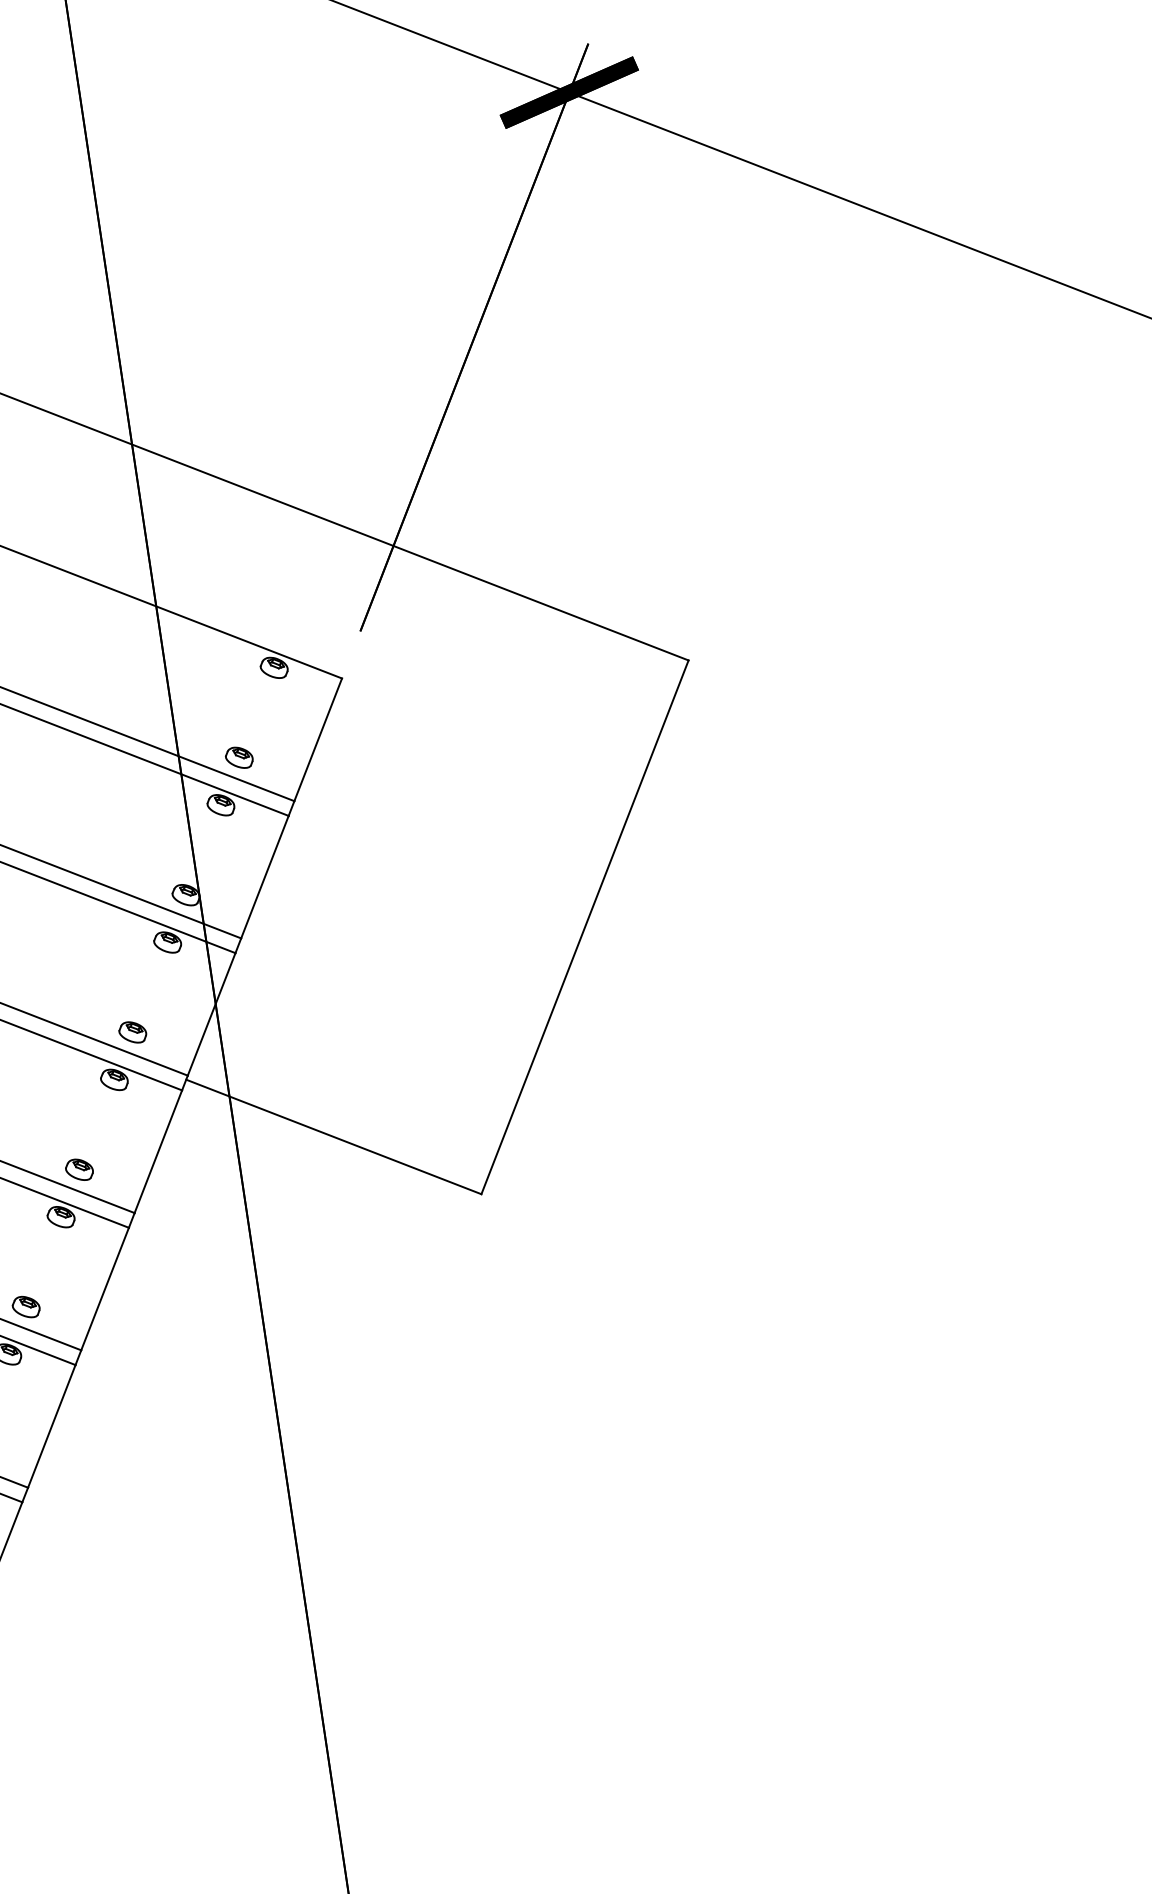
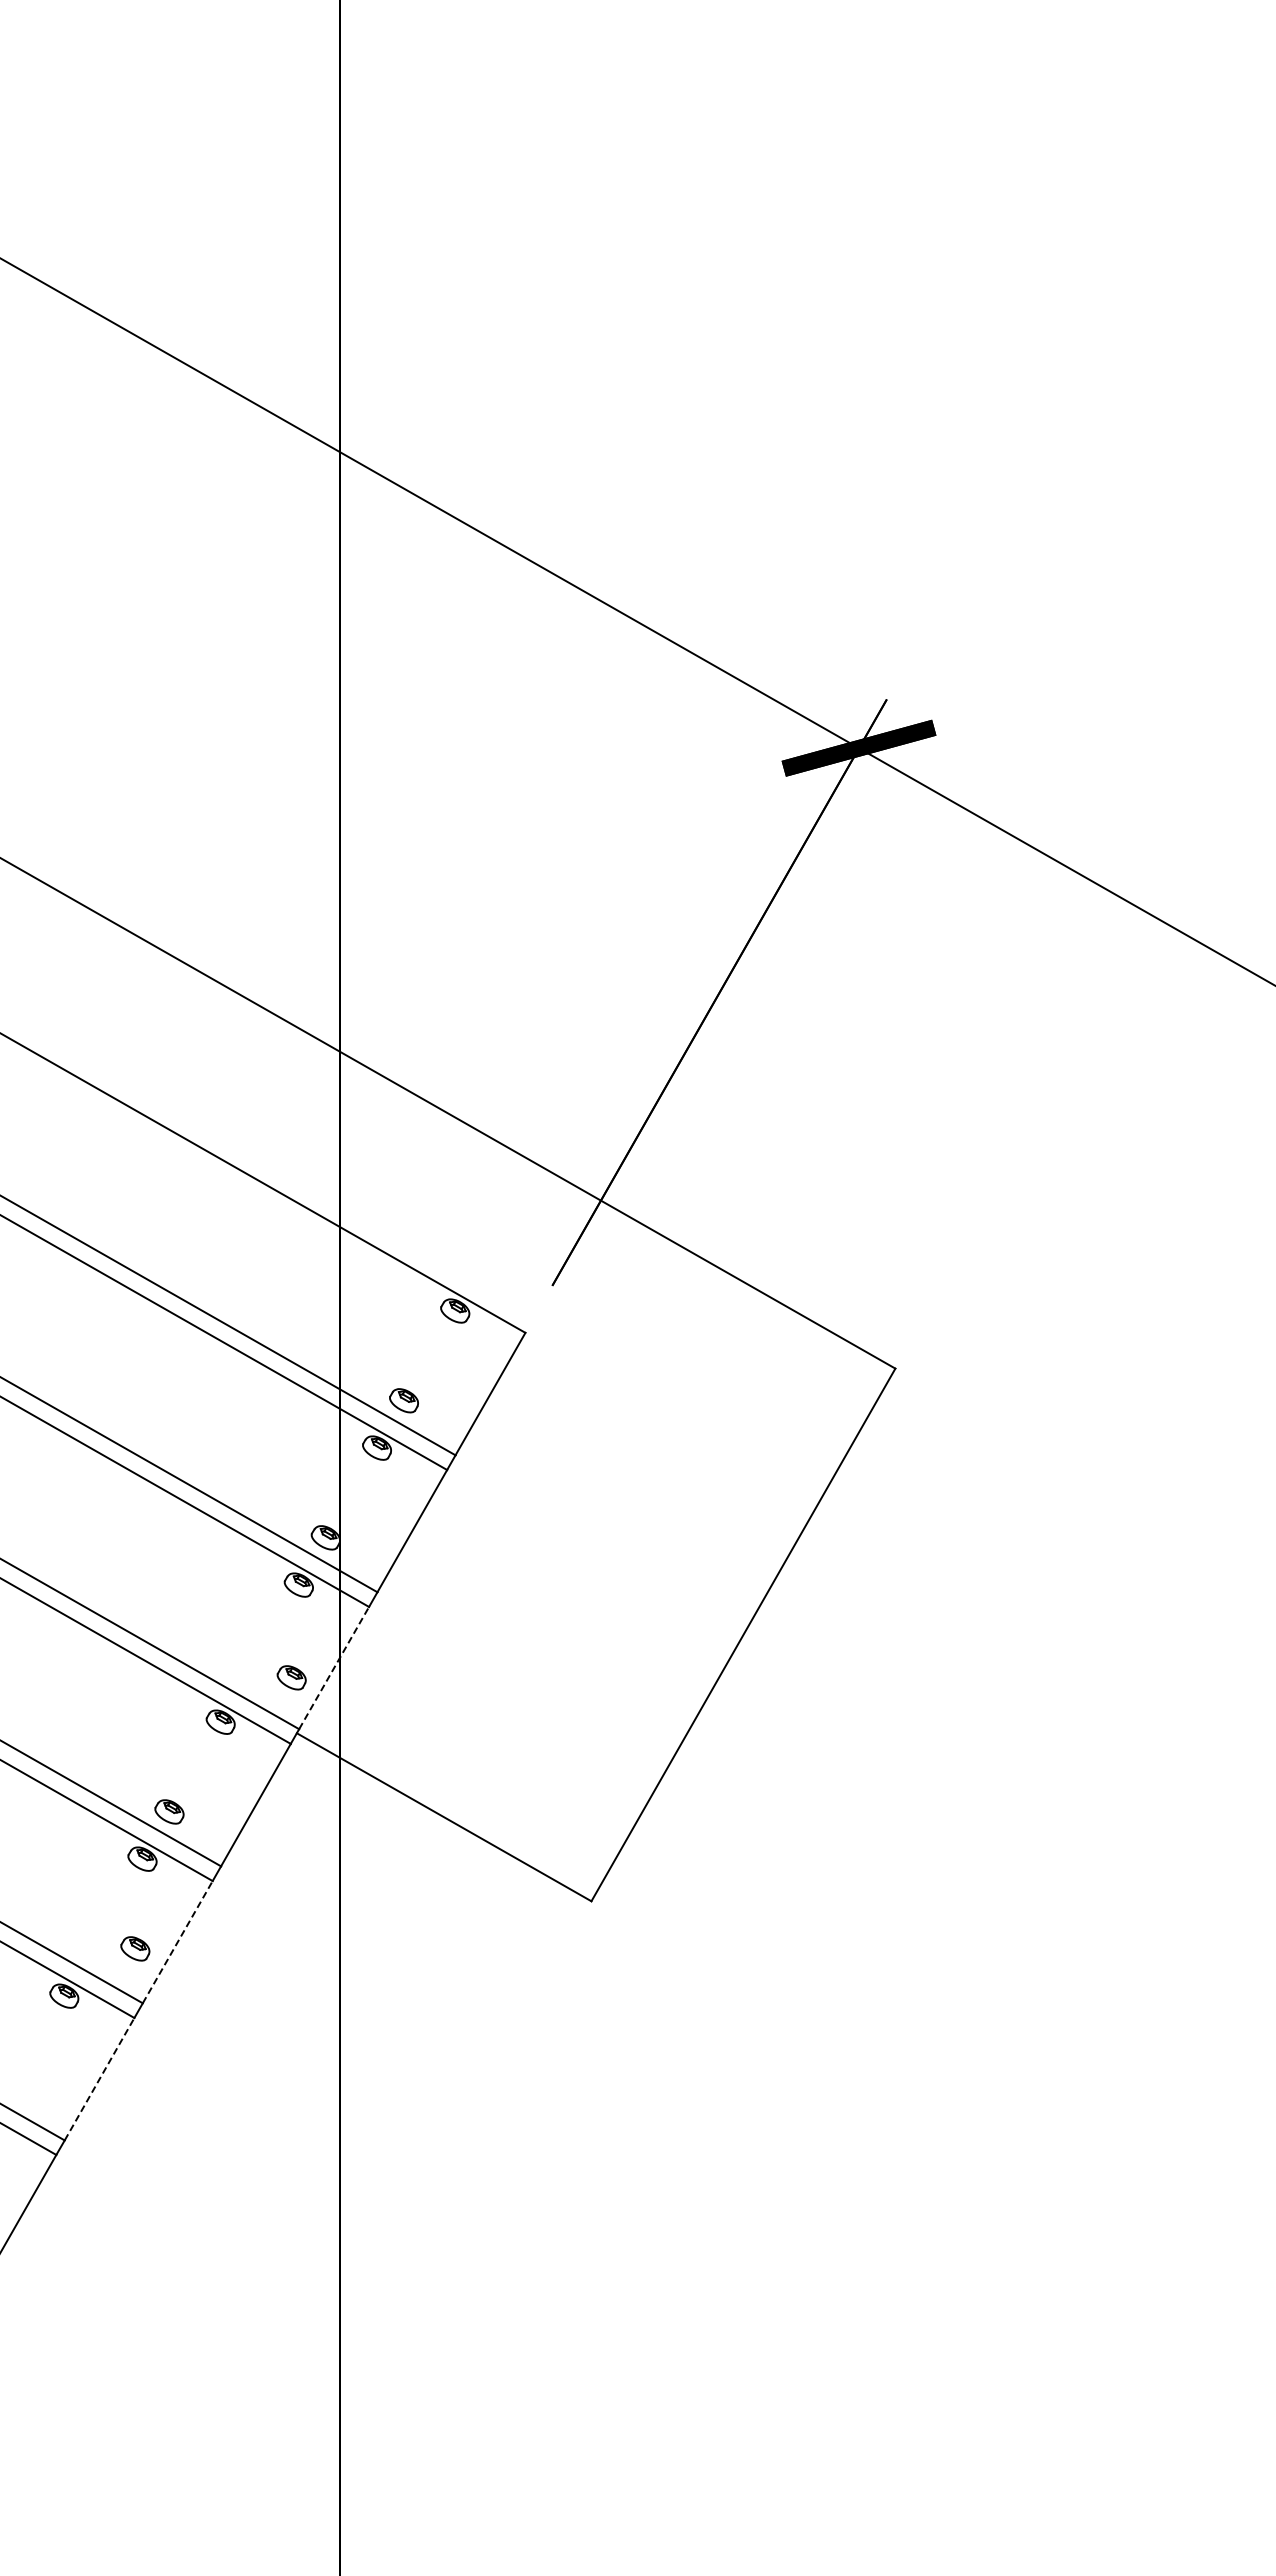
line: (211, 1013) -> (334, 1667), solid -> dashed
part: (132, 1032) -> (291, 1677), moved
line: (105, 1288) -> (178, 1941), solid -> dashed
part: (26, 1306) -> (135, 1948), moved
line: (51, 1425) -> (99, 2078), solid -> dashed

